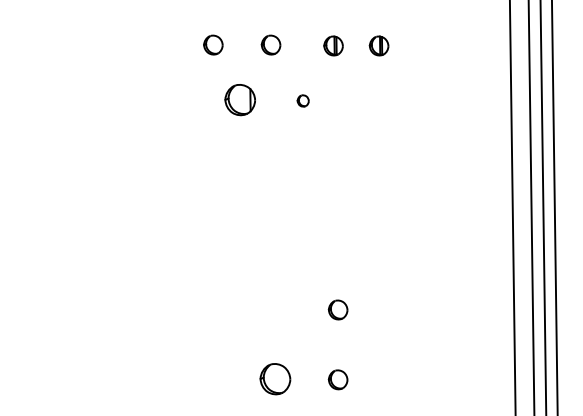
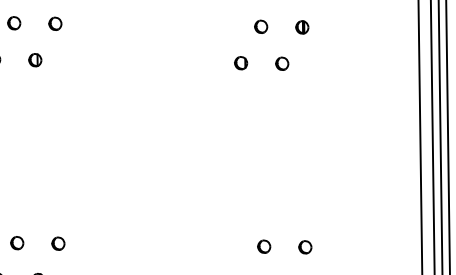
part: (213, 44) -> (223, 26), removed
part: (379, 46) -> (332, 27), removed
part: (241, 100) -> (241, 63), size x0.62
part: (303, 100) -> (282, 63), size x1.67
part: (338, 310) -> (305, 201), removed
part: (276, 378) -> (264, 246), size x0.62

